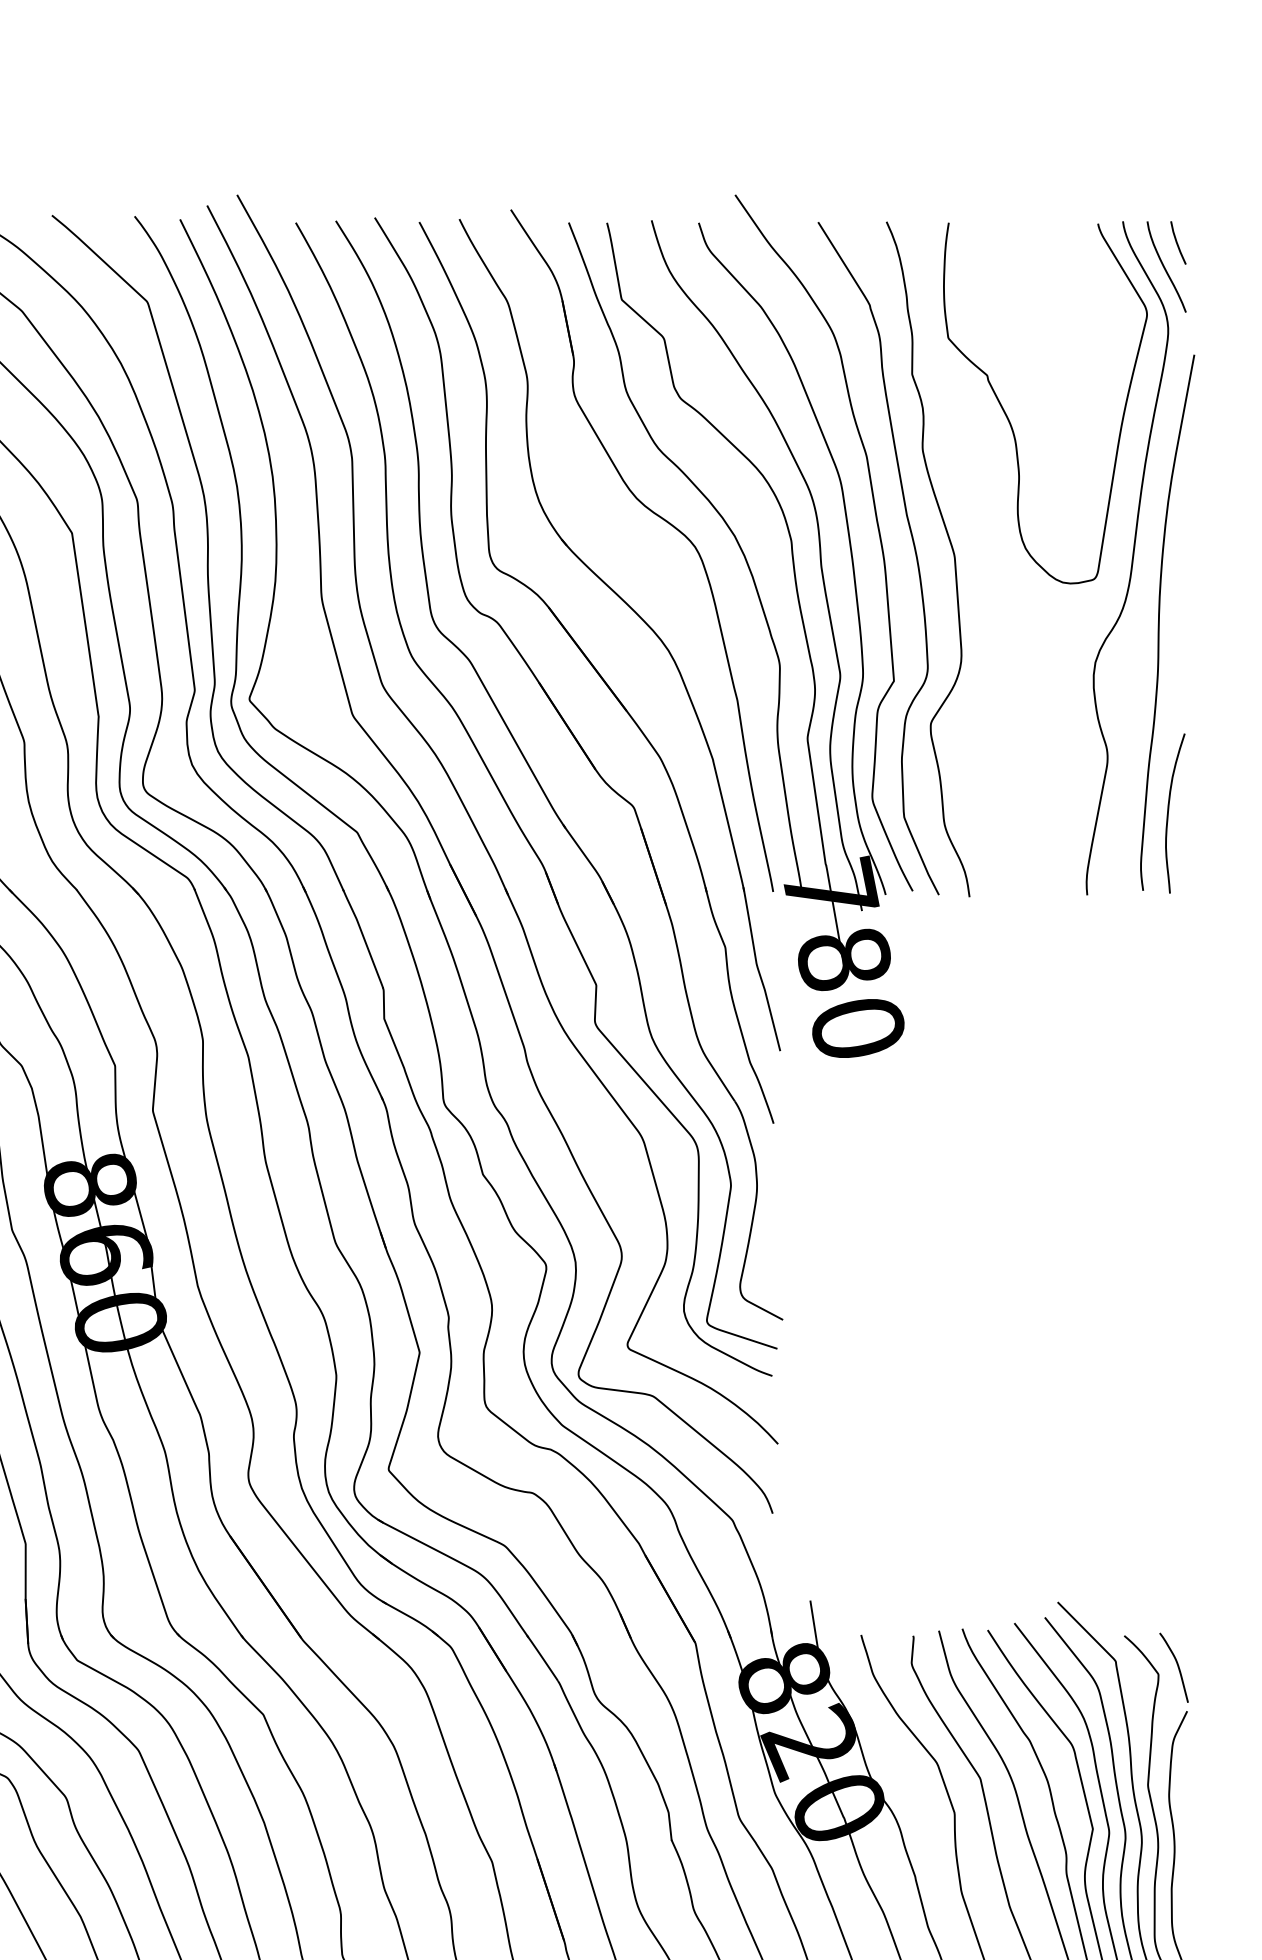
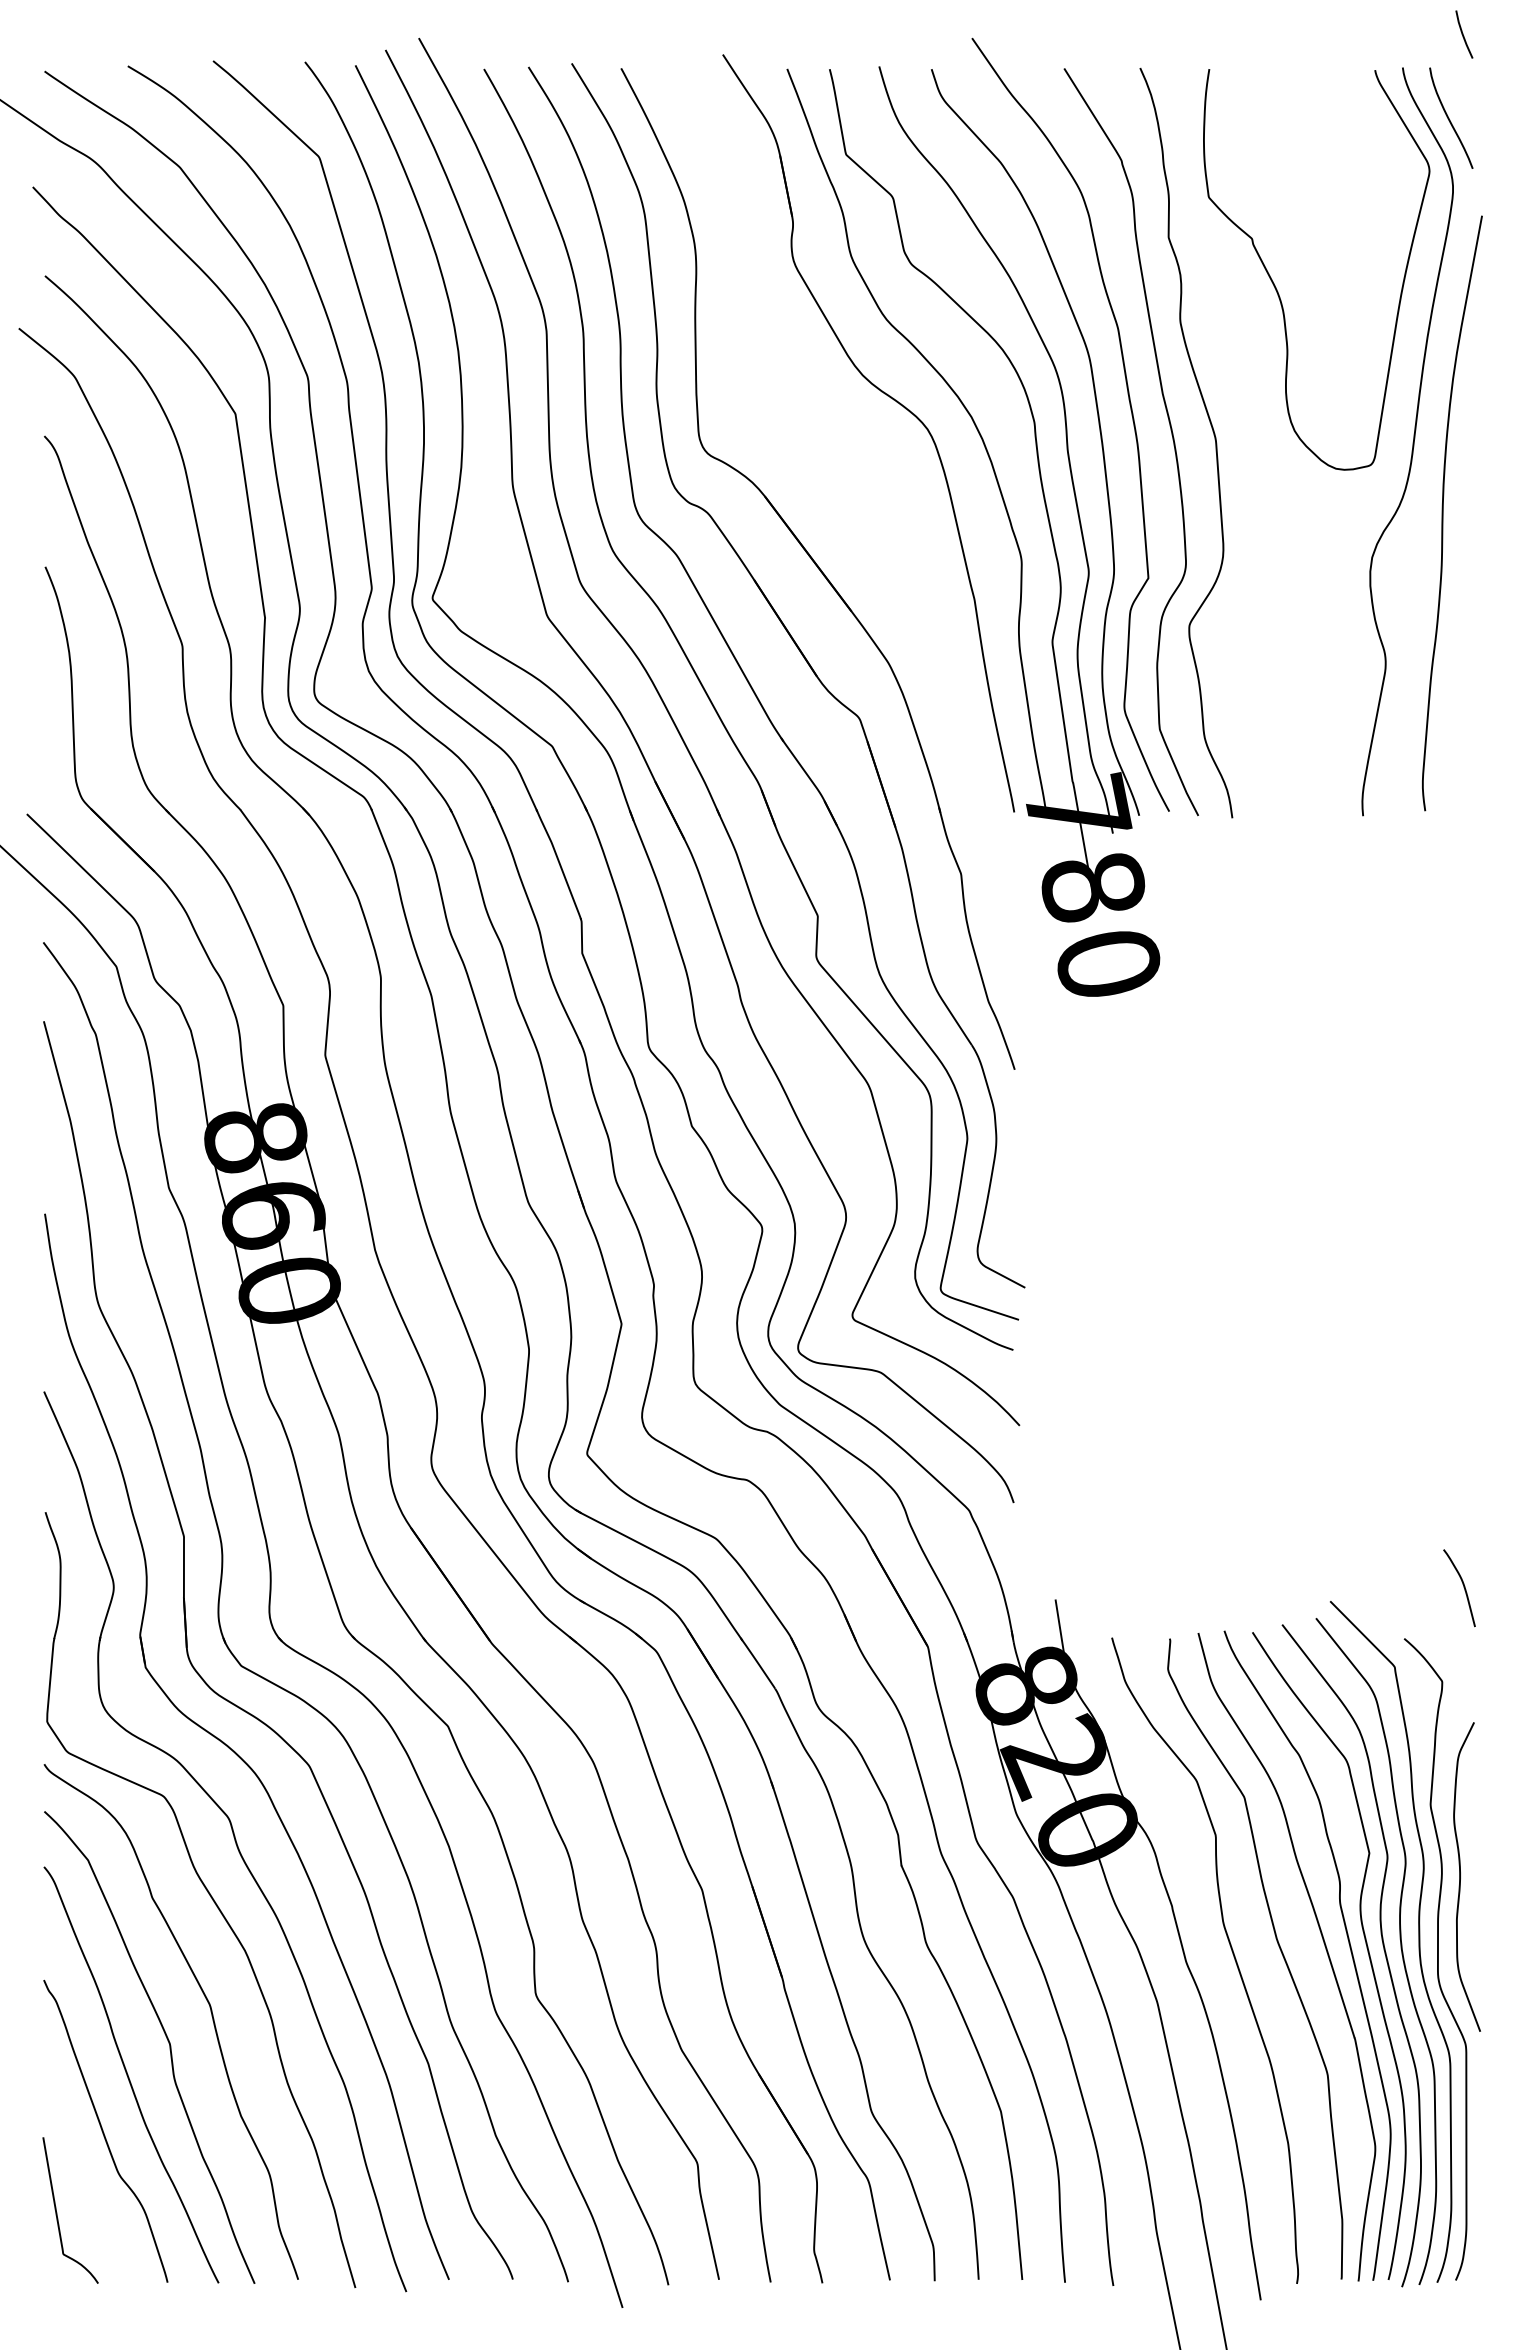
curve: (1177, 242) -> (1463, 34), moved
part: (637, 615) -> (863, 505), removed
curve: (1168, 813) -> (1453, 725), removed
curve: (1177, 1667) -> (1463, 1587), moved

